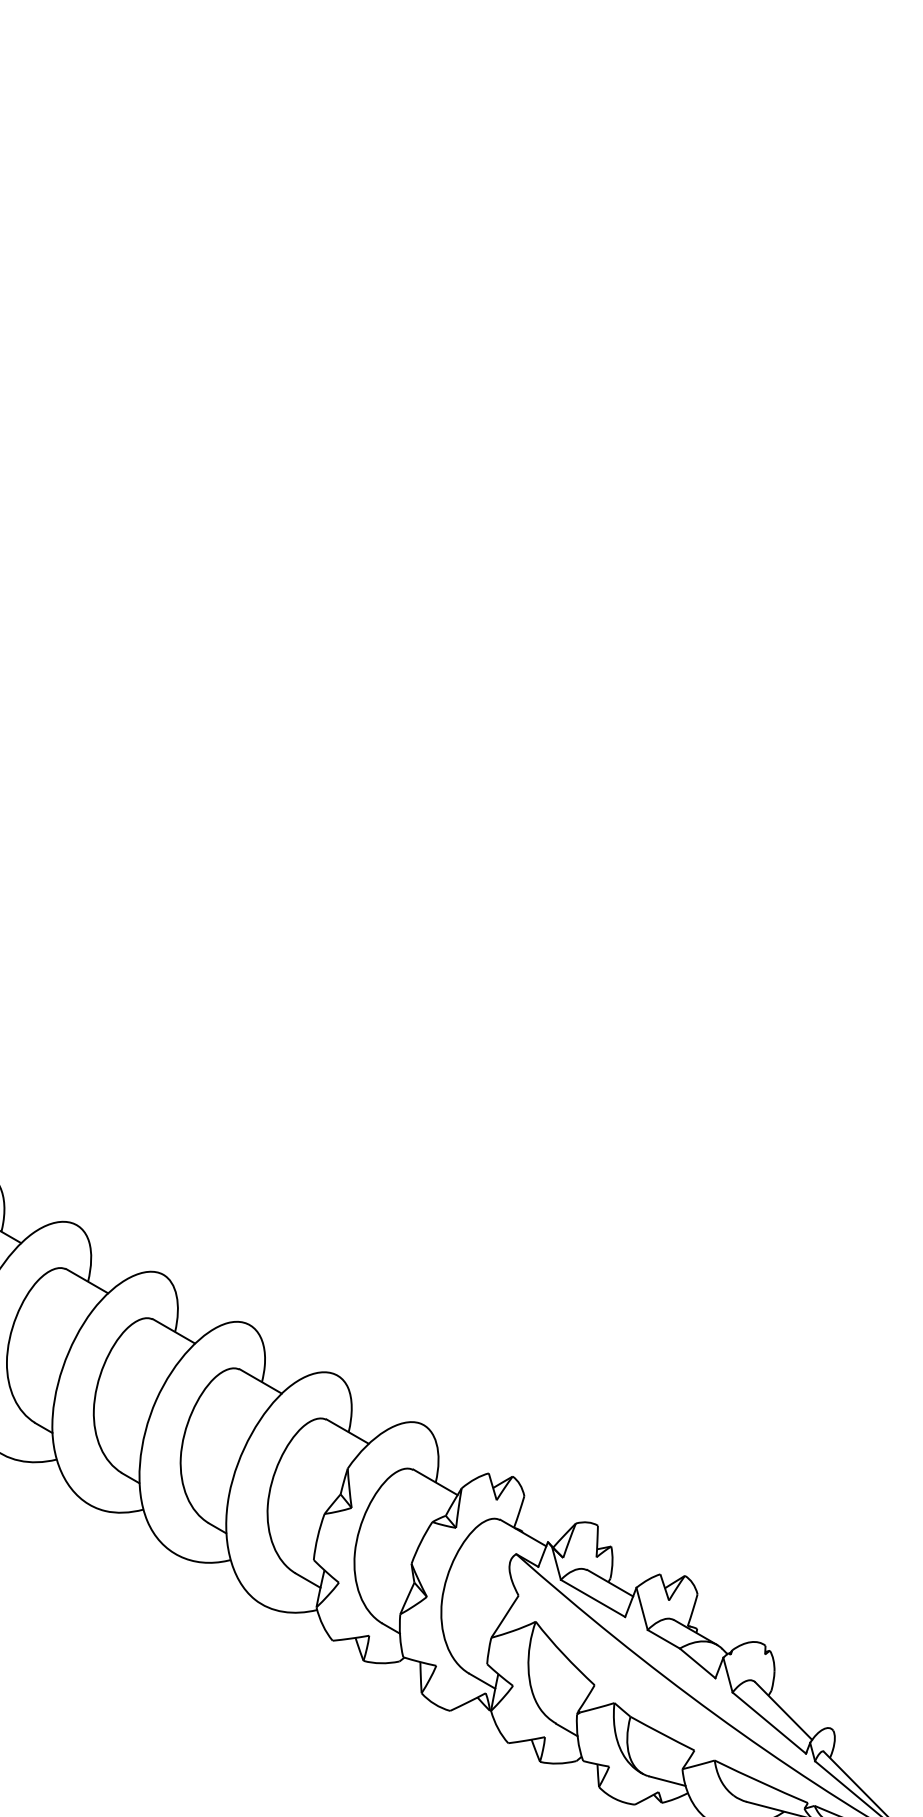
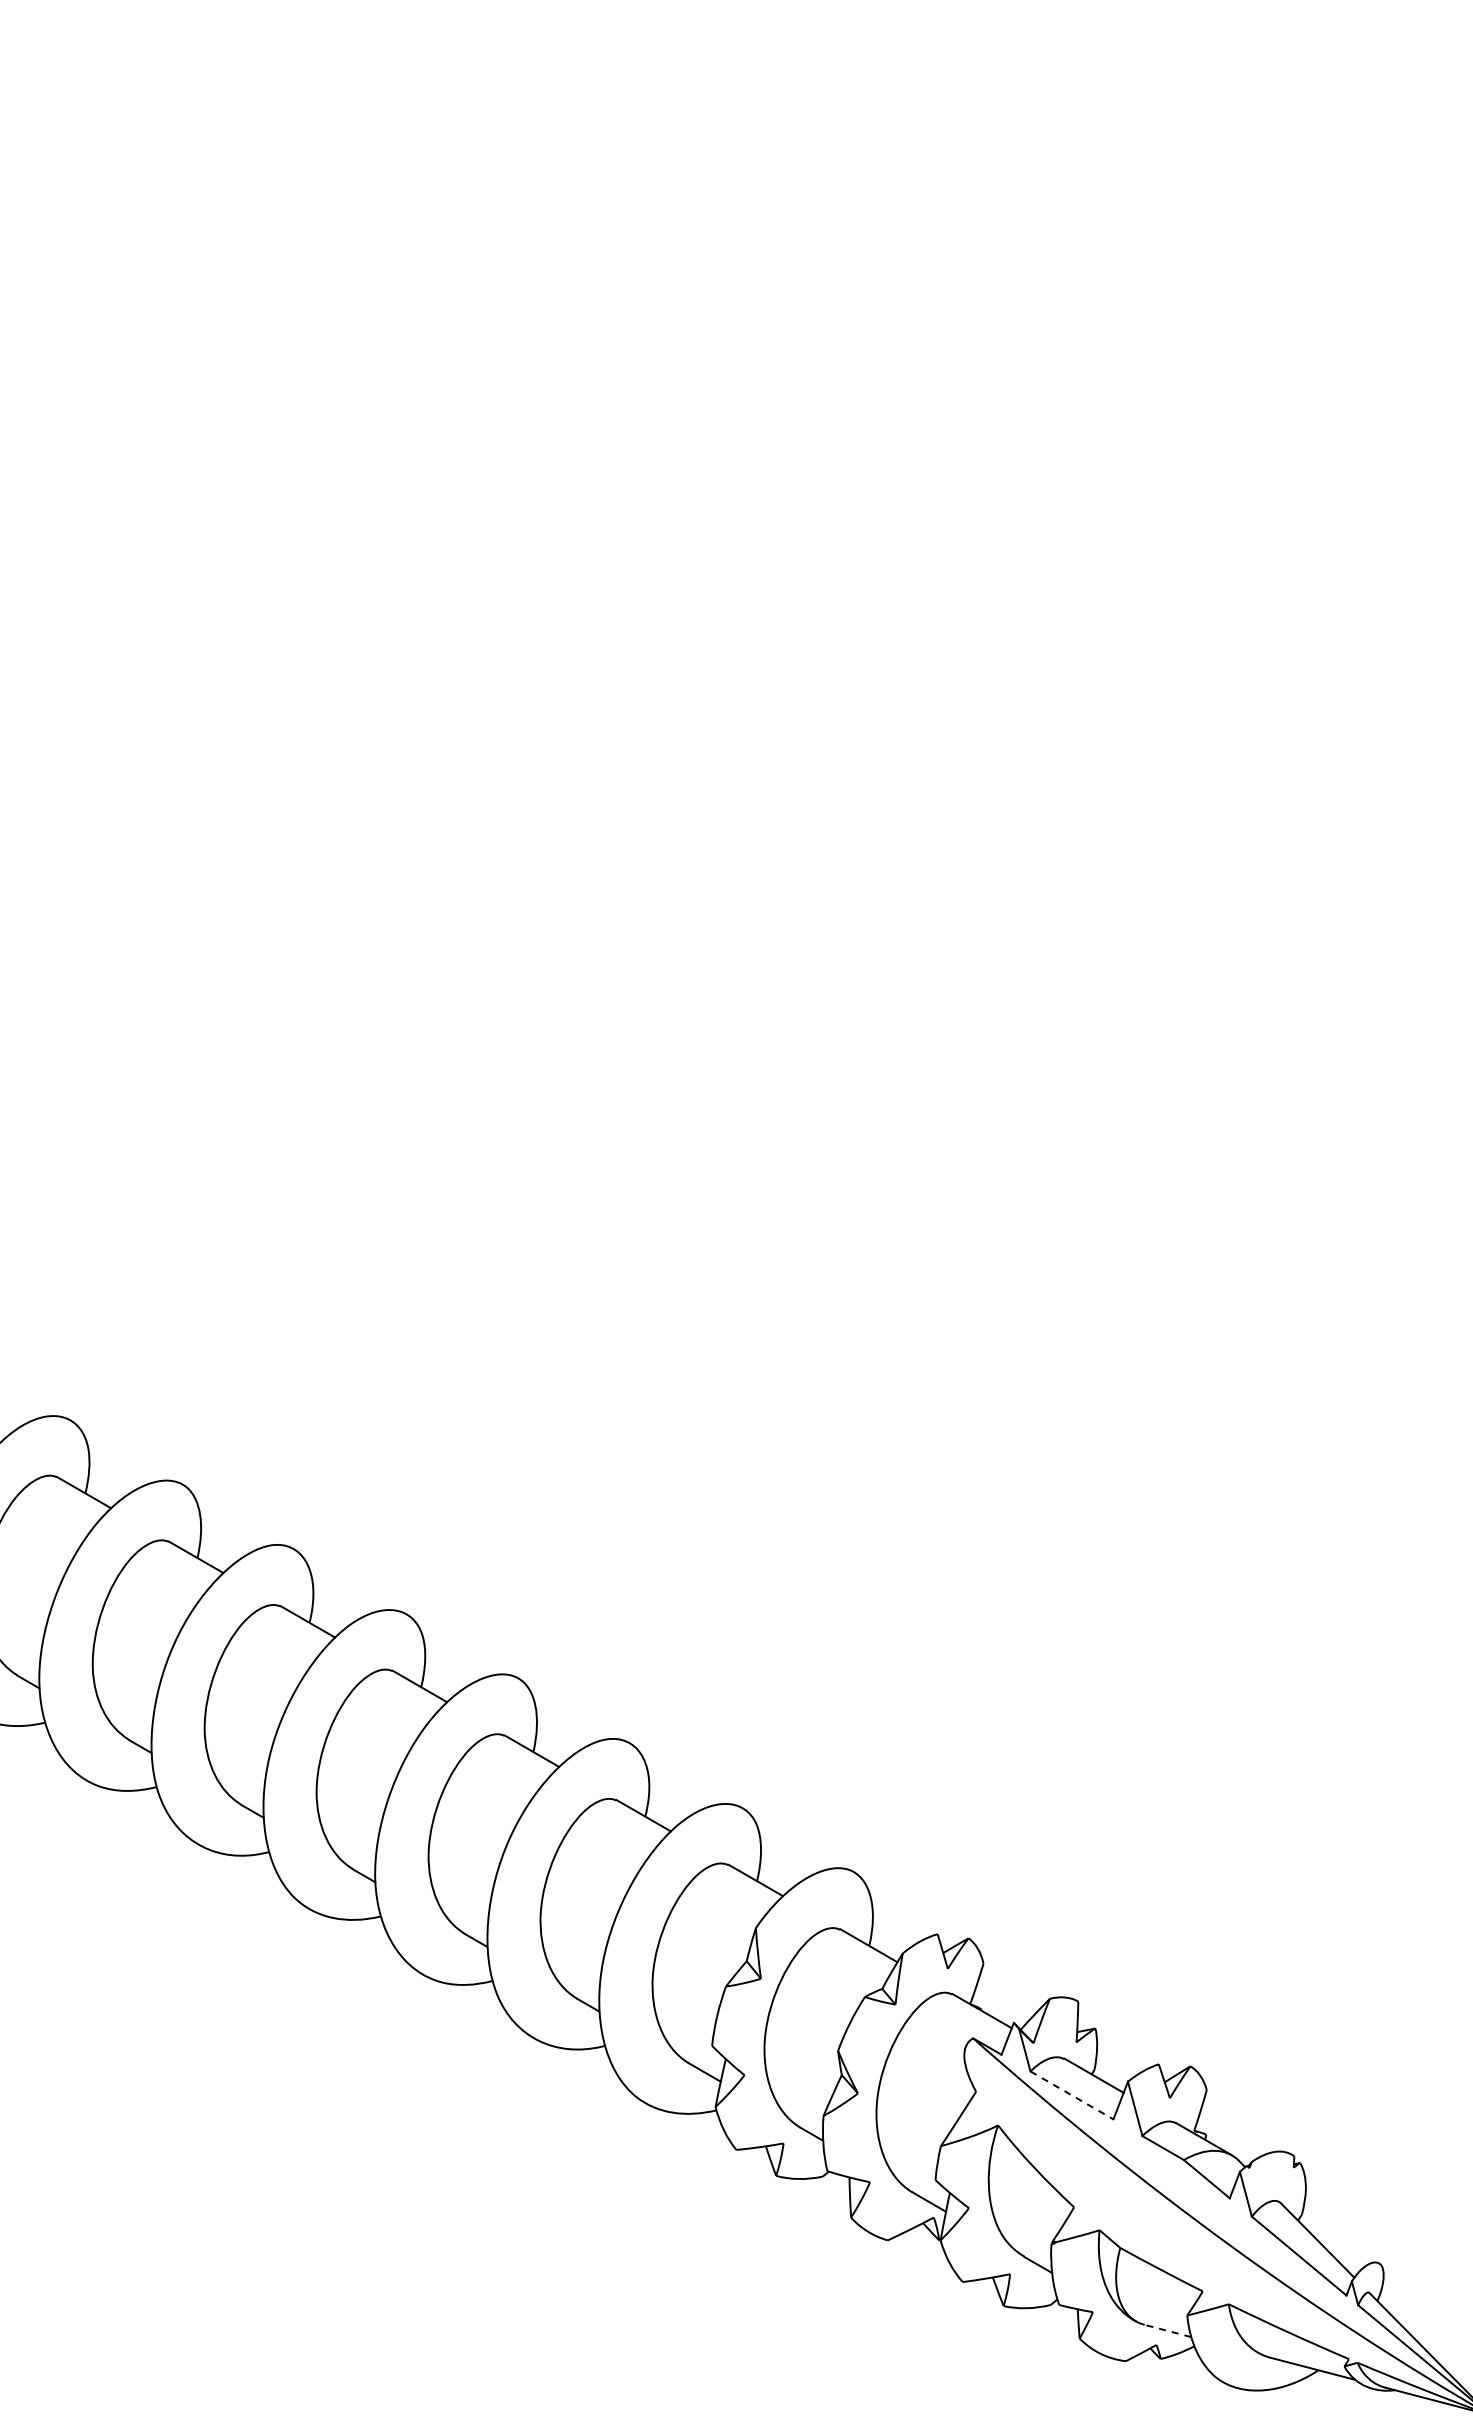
line: (593, 1598) -> (1072, 2095), solid -> dashed
line: (667, 1780) -> (1167, 2330), solid -> dashed

